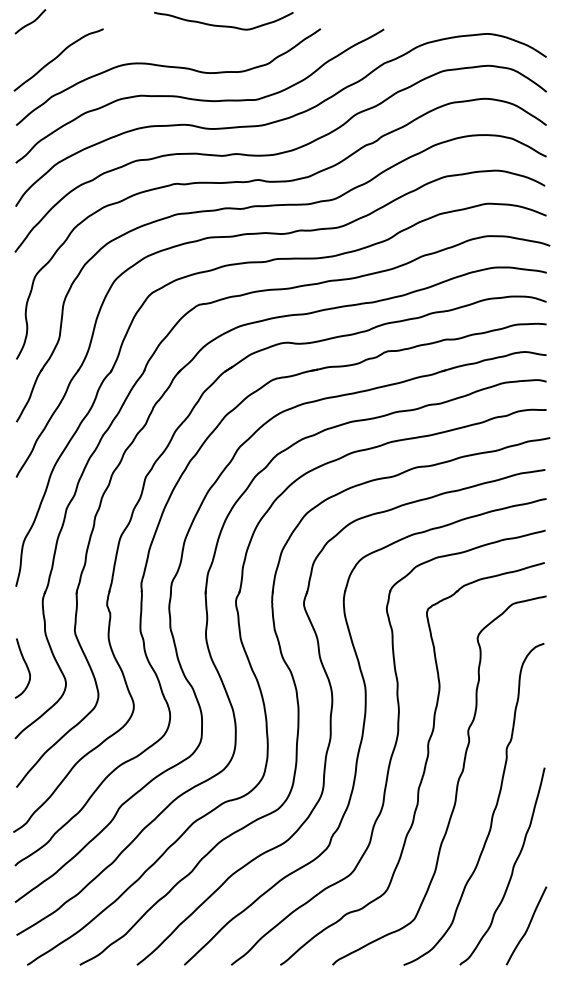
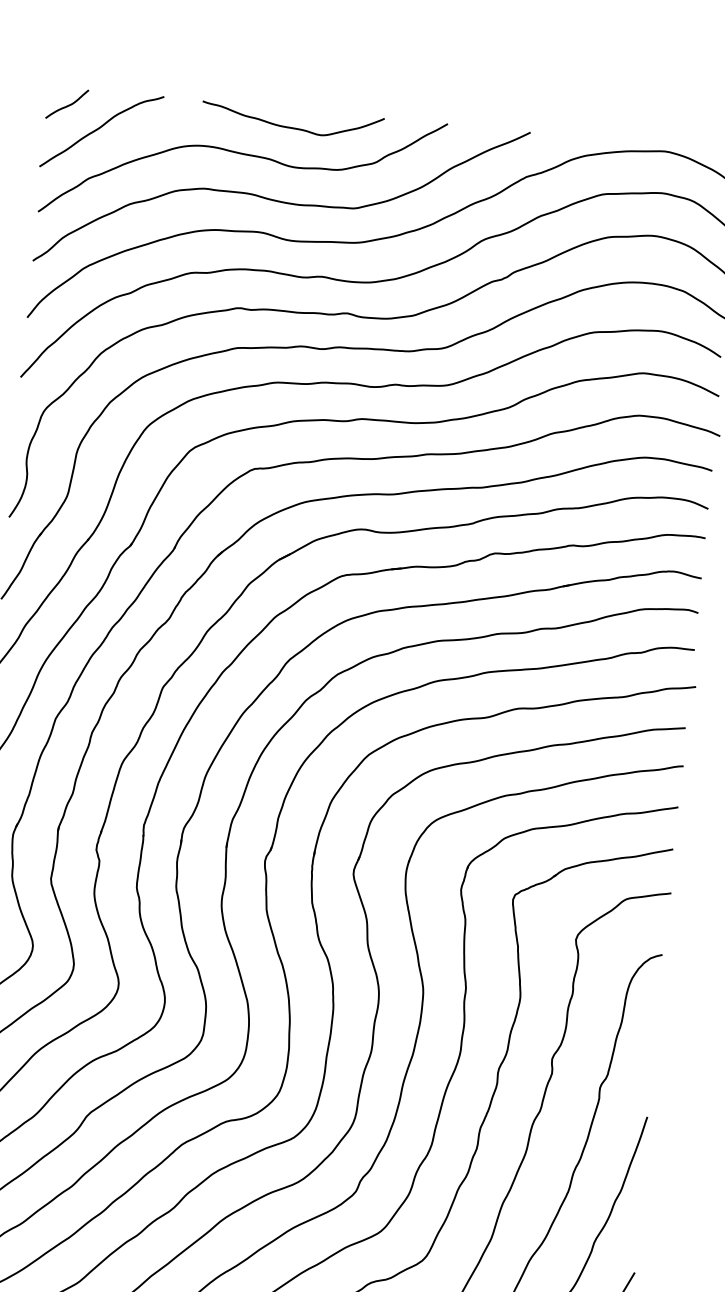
curve: (31, 21) -> (68, 104), moved
curve: (223, 25) -> (291, 126), moved

